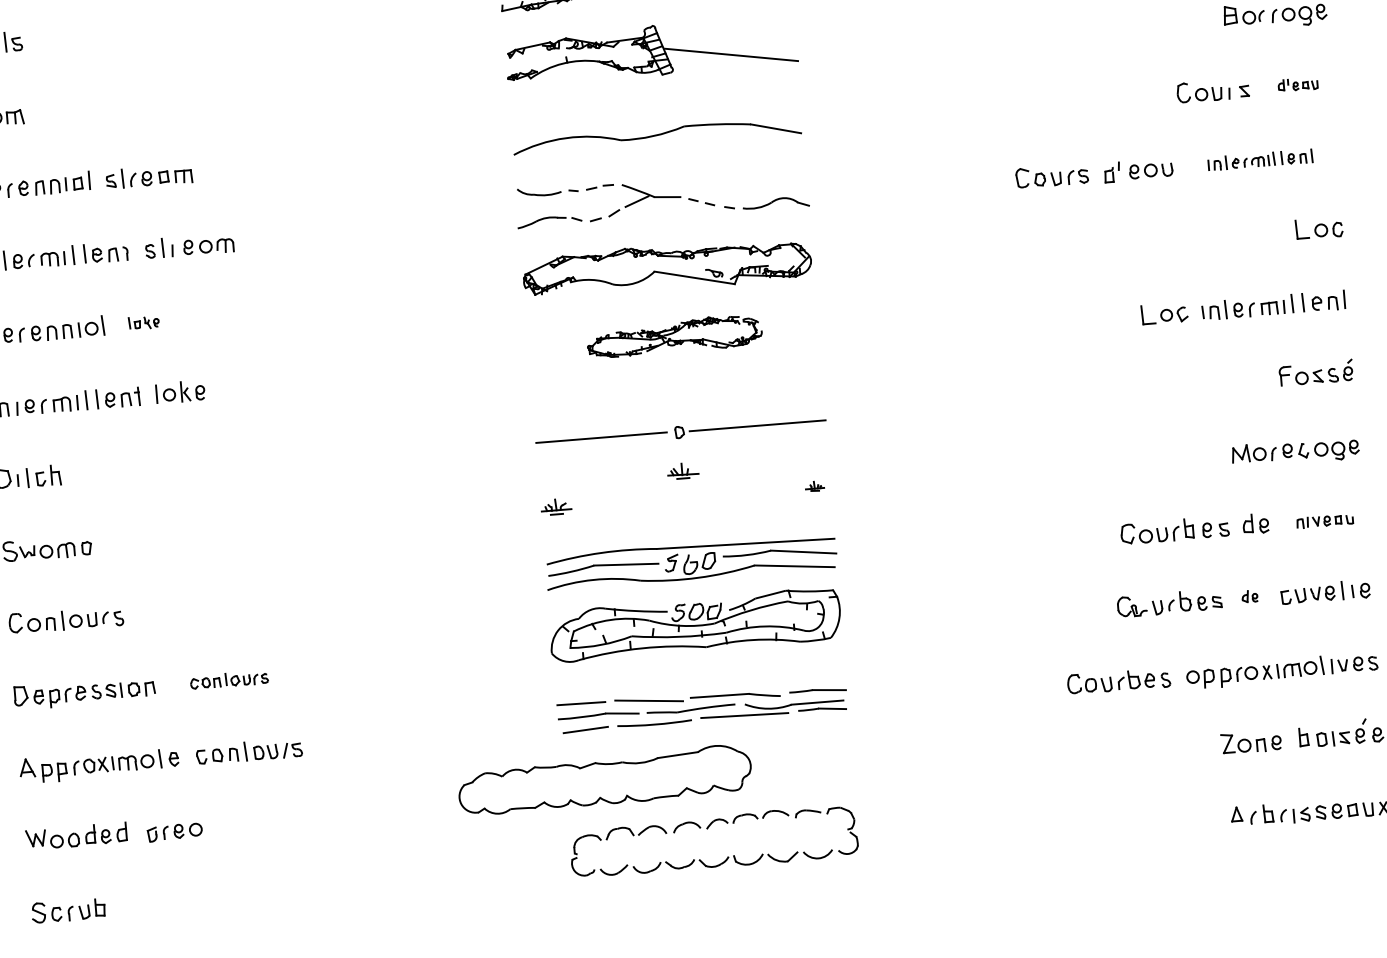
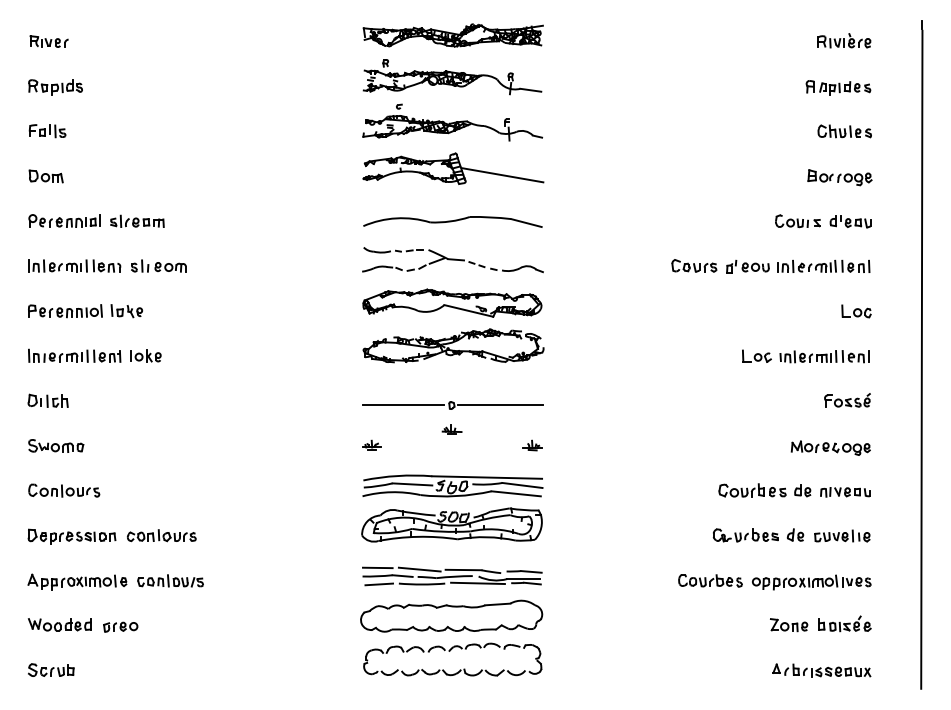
part: (1297, 84) -> (850, 221), size x1.67
part: (1260, 158) -> (823, 265), size x1.43
part: (143, 323) -> (126, 311), size x1.67
part: (674, 335) -> (453, 345), size x1.67
part: (814, 486) -> (532, 445), size x1.67
part: (1324, 521) -> (845, 492), size x1.43
part: (1249, 595) -> (795, 534), size x1.67
part: (228, 679) -> (161, 535), size x1.43
part: (604, 778) -> (451, 615), moved

